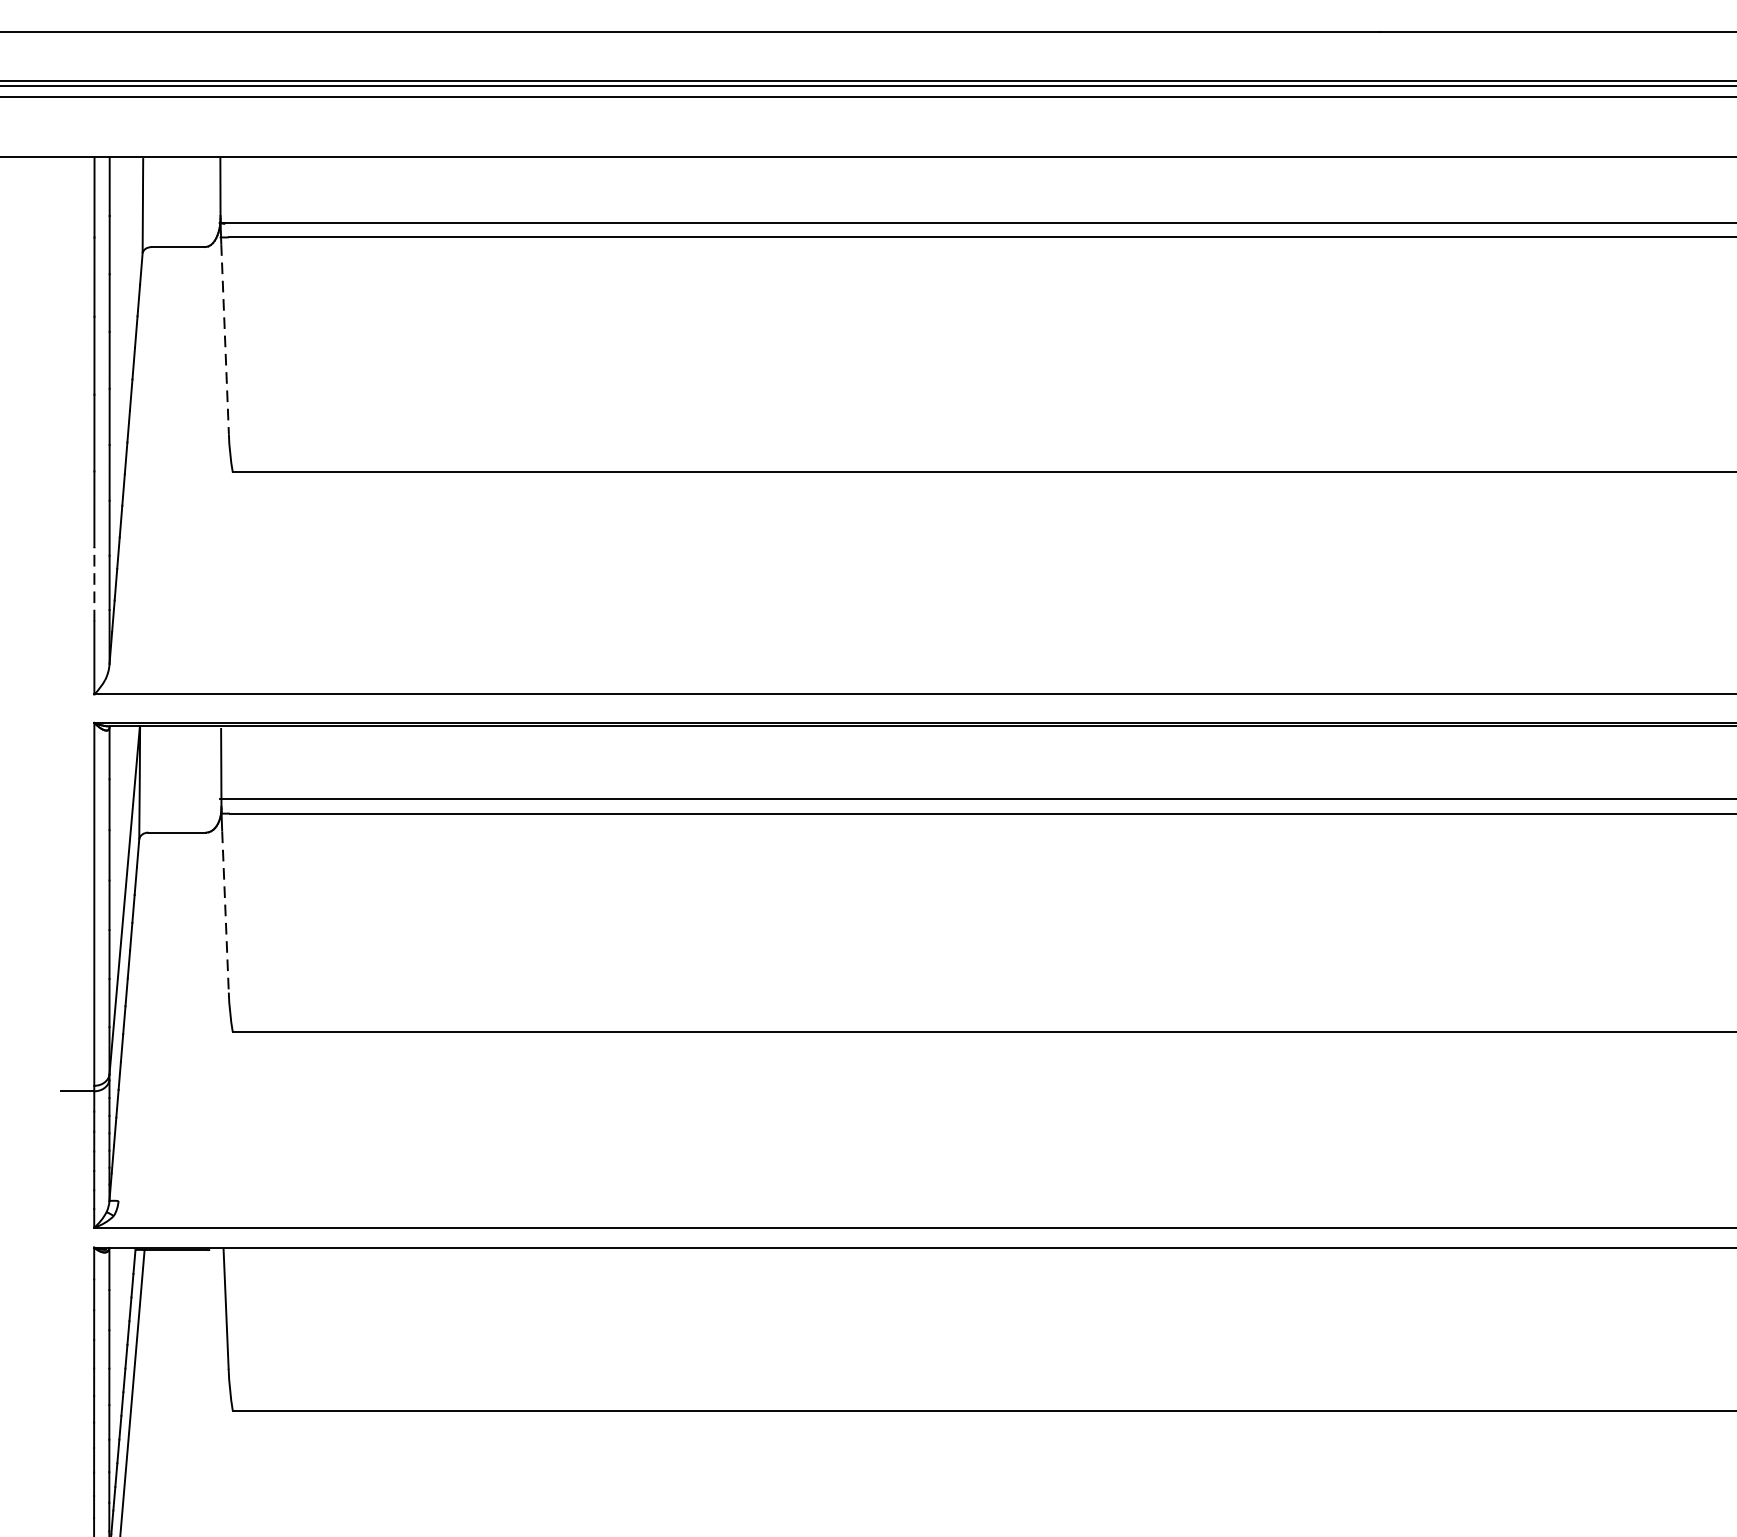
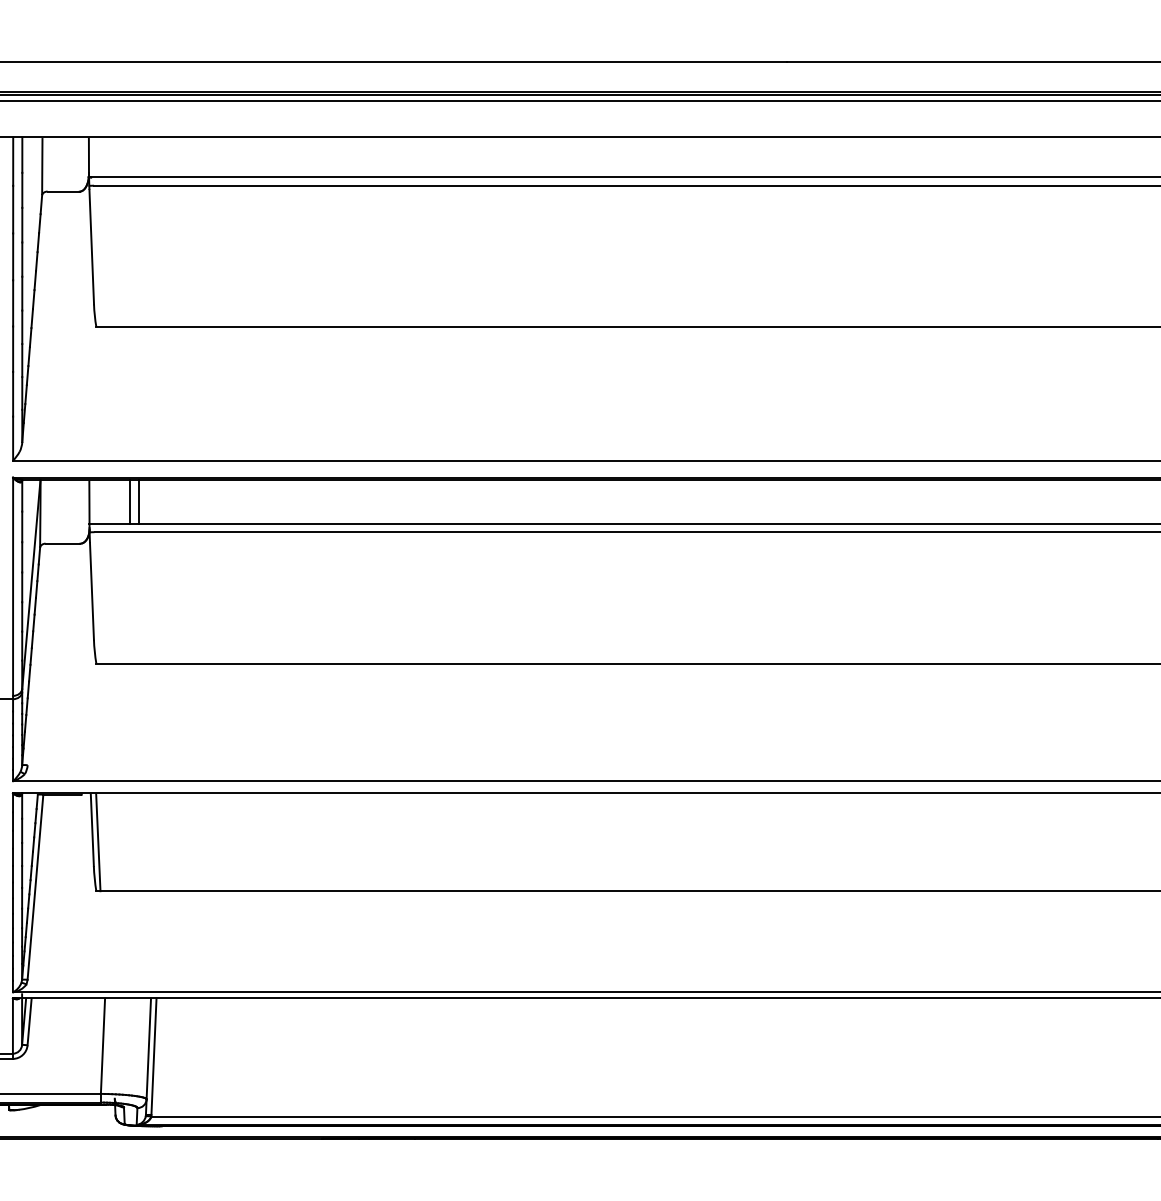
line: (224, 340) -> (91, 247), dashed -> solid
line: (94, 582) -> (13, 393), dashed -> solid
line: (287, 762) -> (129, 501), added
line: (304, 762) -> (139, 501), added
line: (226, 912) -> (92, 591), dashed -> solid
line: (236, 1329) -> (98, 842), added

